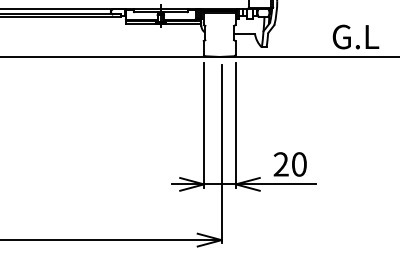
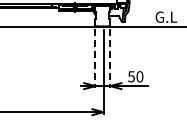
line: (204, 125) -> (95, 58), solid -> dashed
line: (236, 125) -> (110, 58), solid -> dashed
text: (281, 163) -> (131, 76), 20 -> 50

